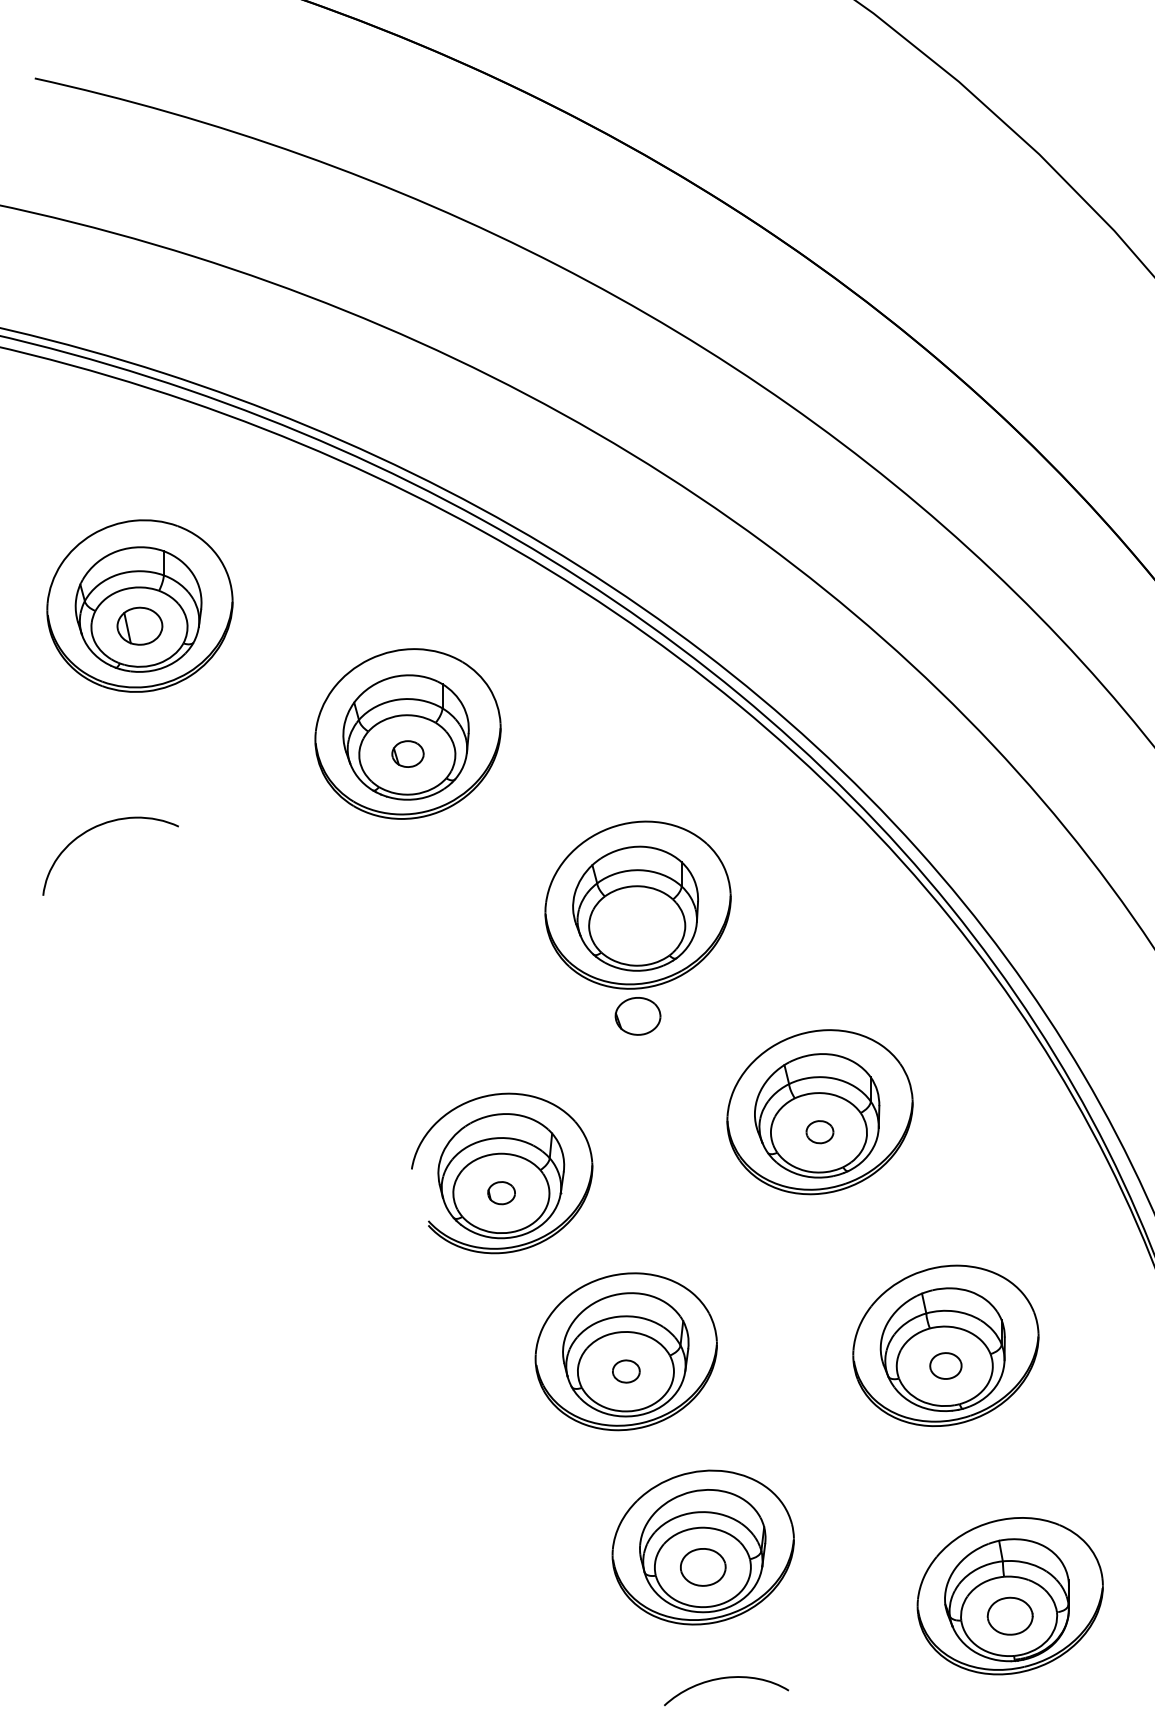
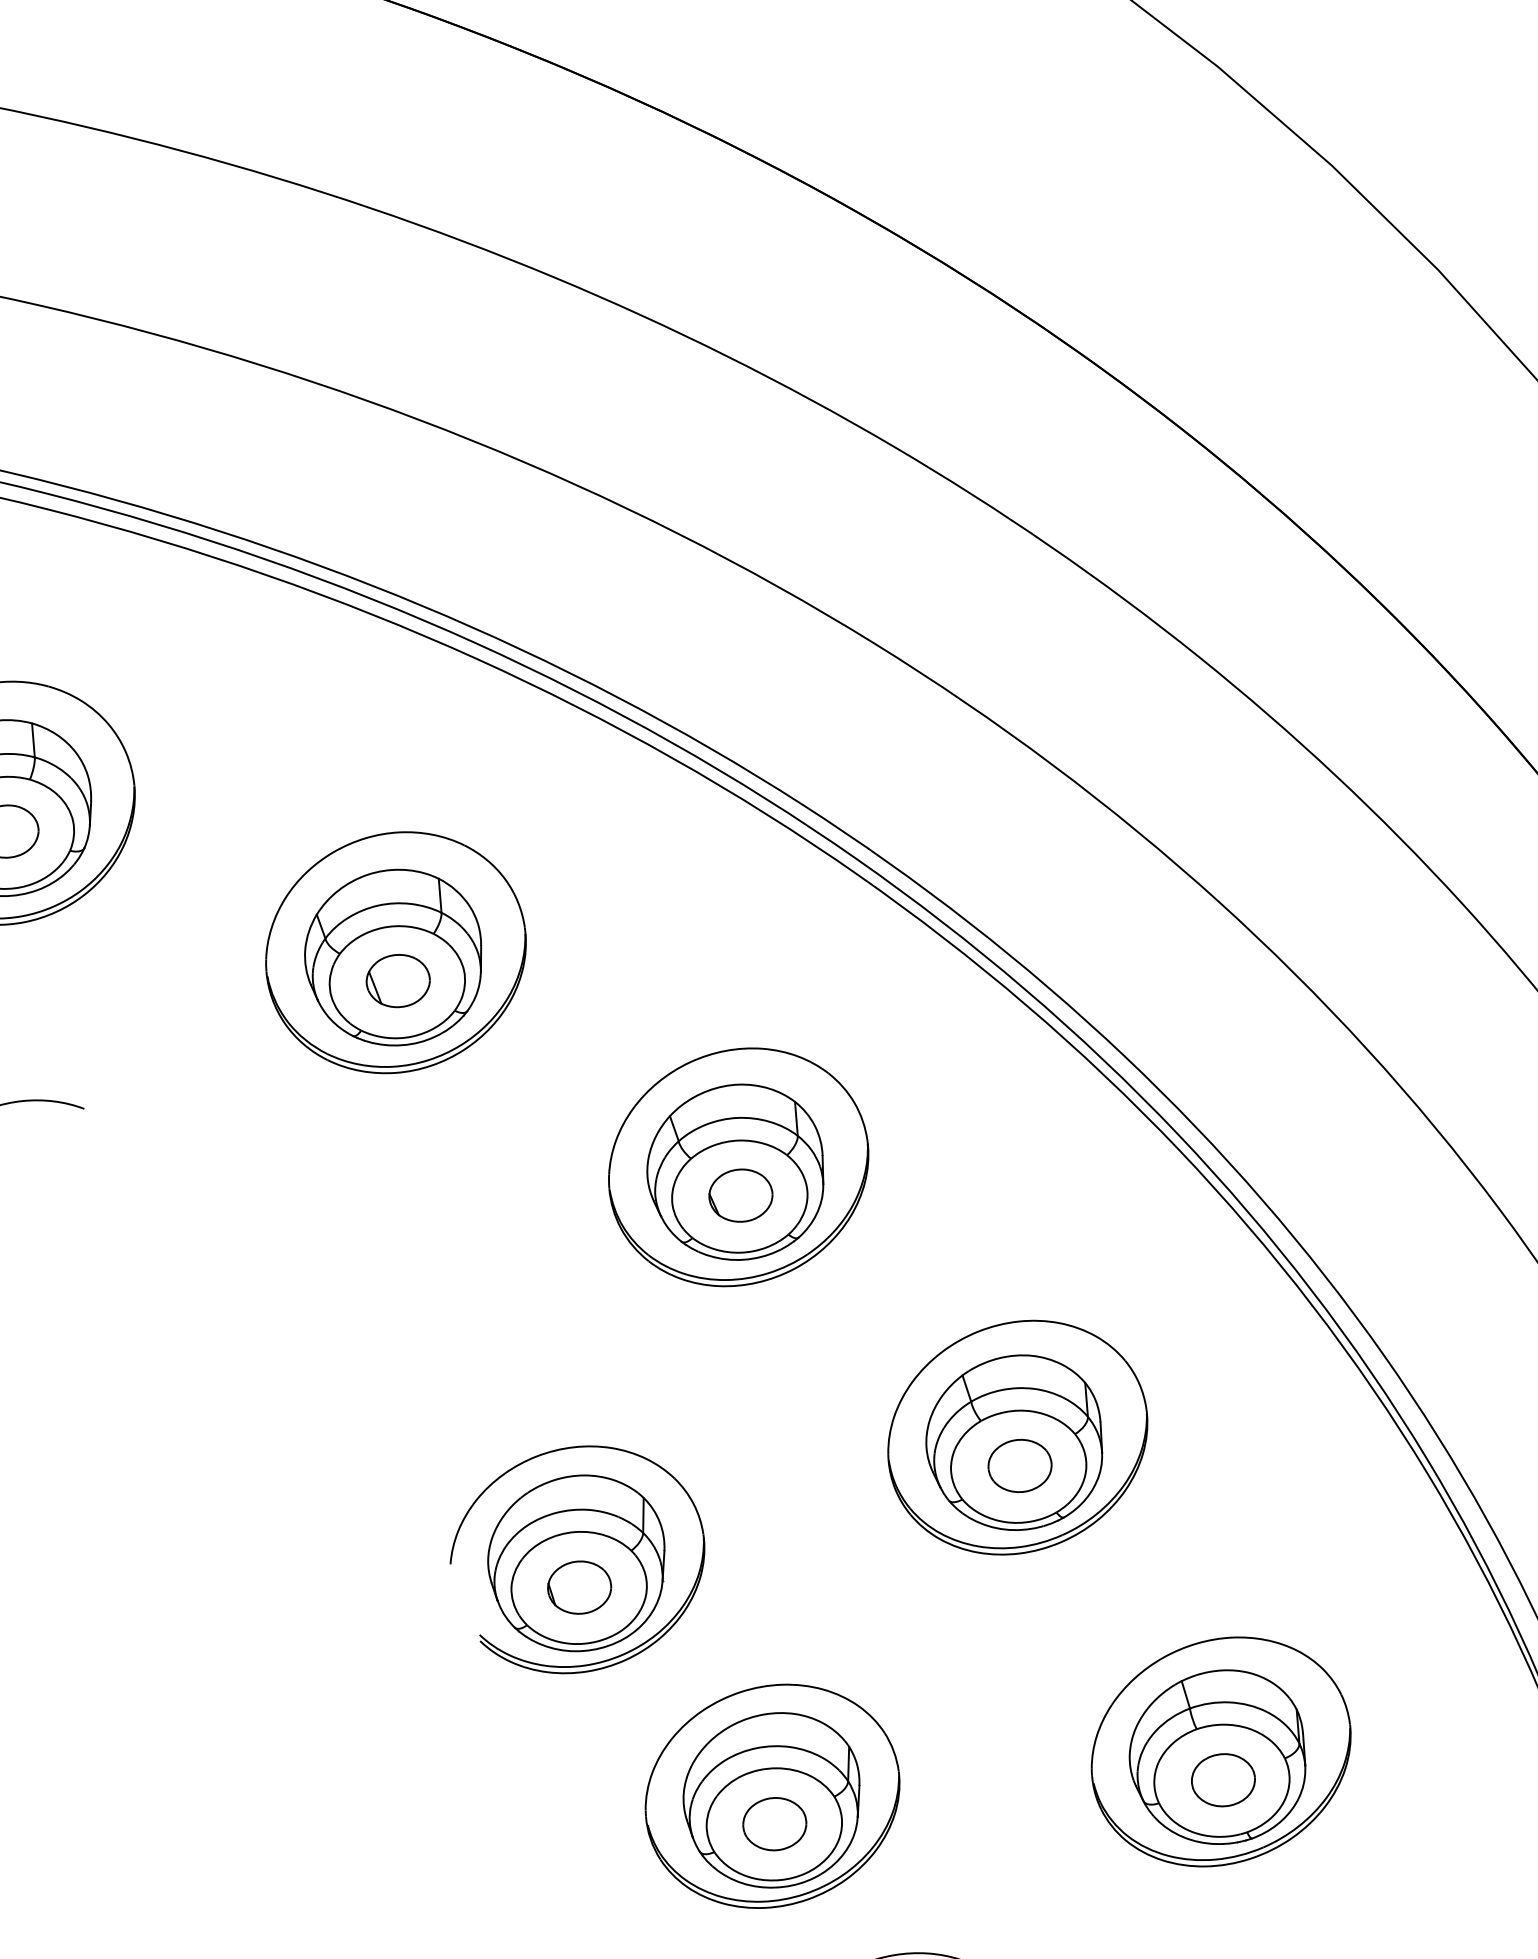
part: (407, 753) -> (397, 980), size x1.43
part: (637, 1016) -> (740, 1195), moved
part: (819, 1131) -> (1019, 1464), size x1.67
part: (501, 1192) -> (579, 1586), size x1.67
part: (945, 1365) -> (1222, 1779), size x1.43
part: (626, 1371) -> (775, 1824), size x1.67

